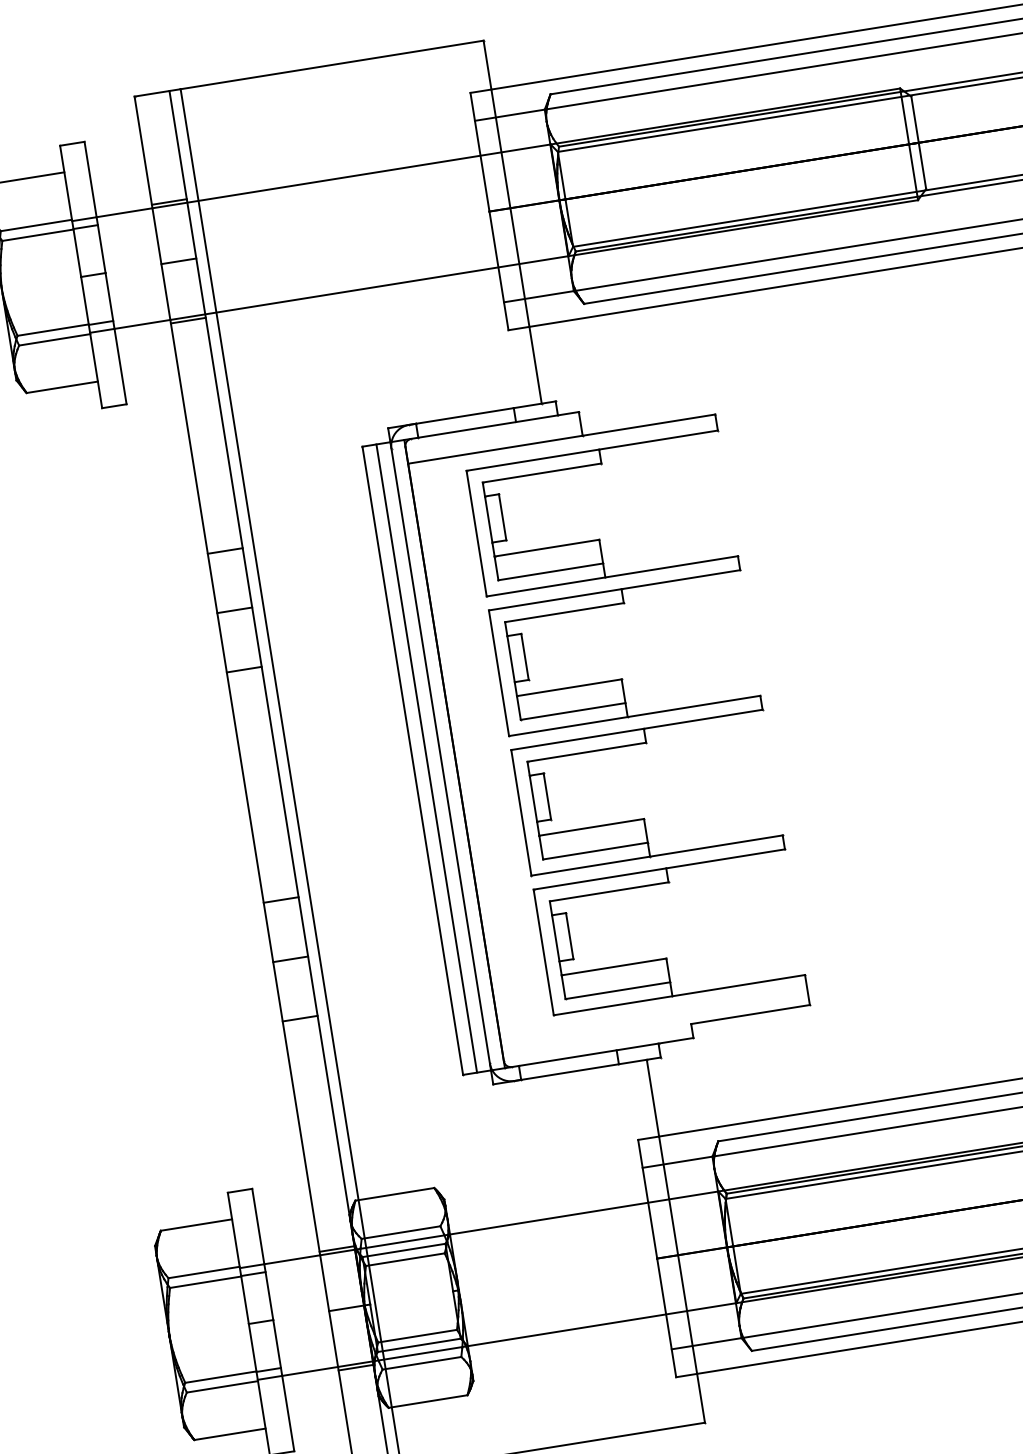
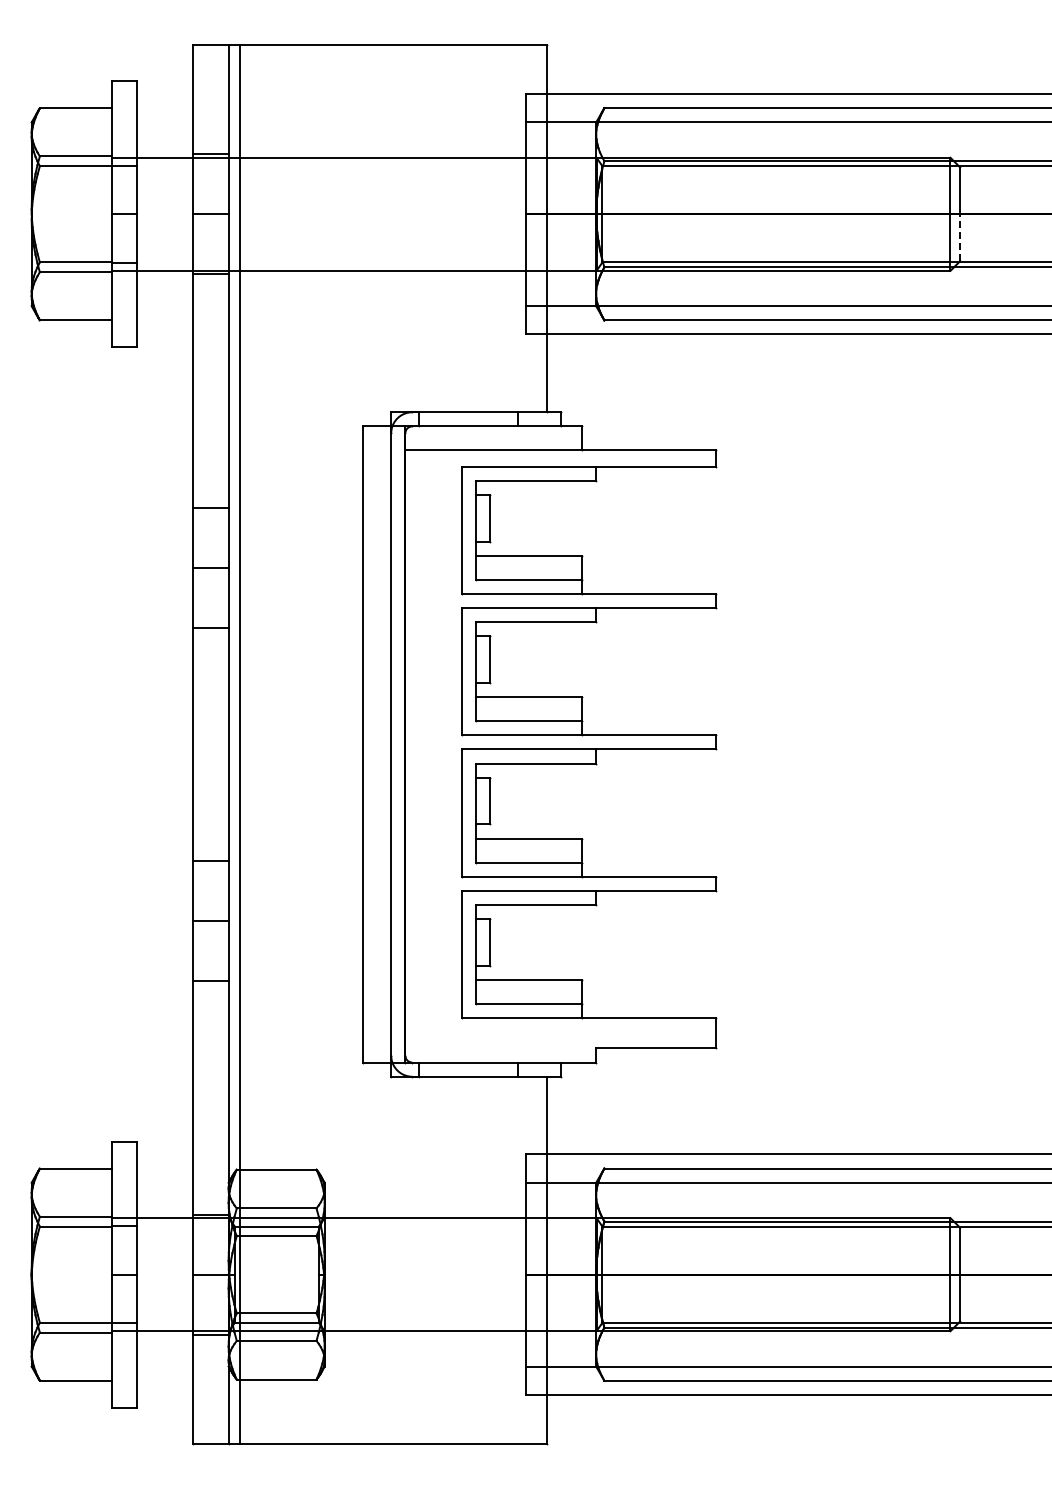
line: (922, 165) -> (960, 237), solid -> dashed
line: (427, 758) -> (377, 744), removed

